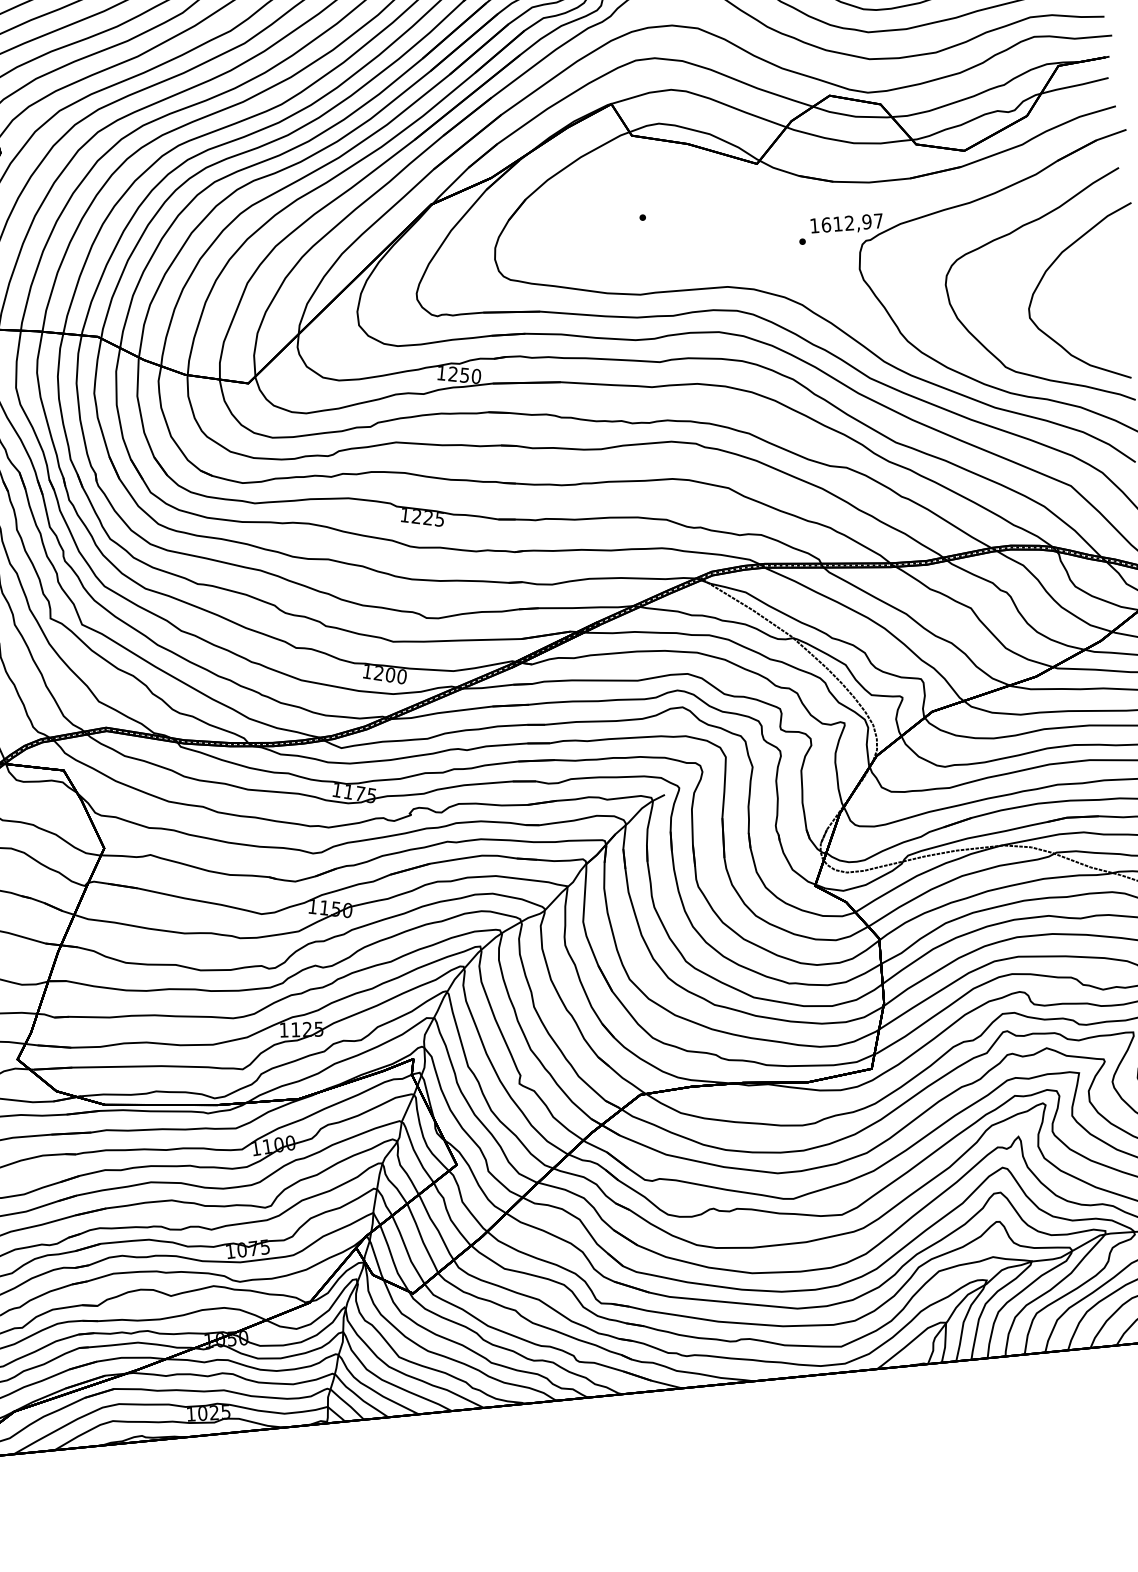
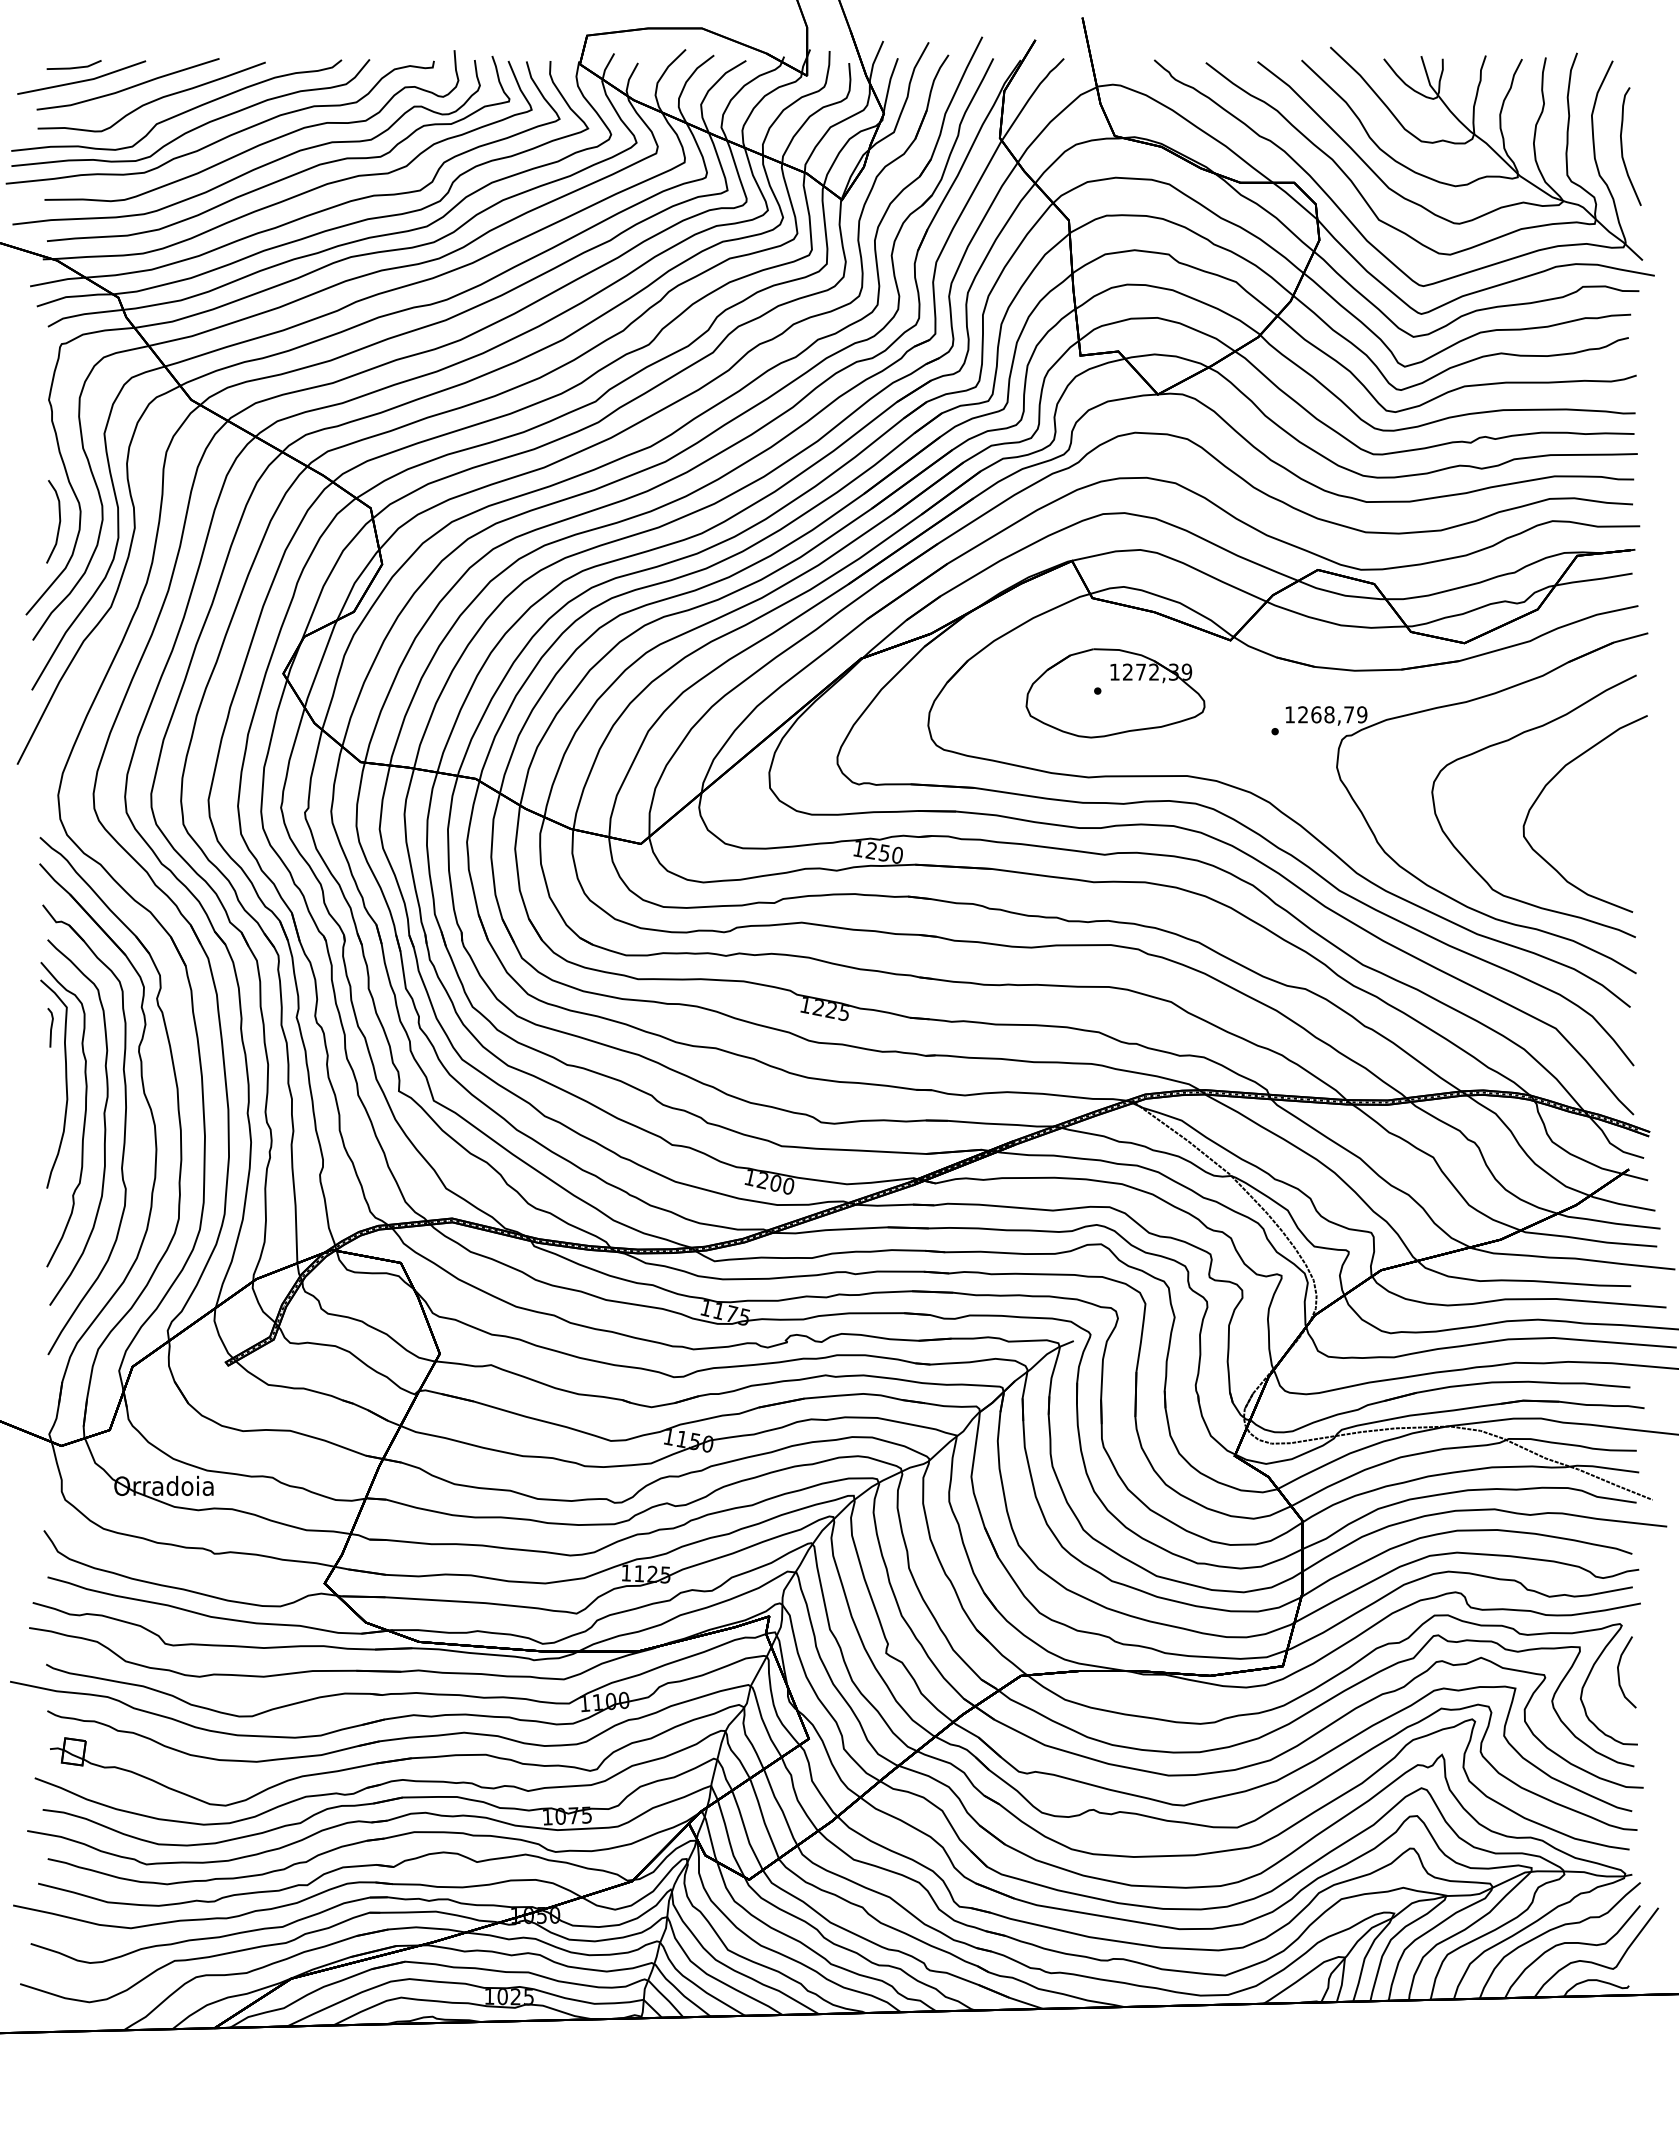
part: (658, 218) -> (1115, 693), added
text: (852, 222) -> (1332, 714), 1612,97 -> 1268,79

